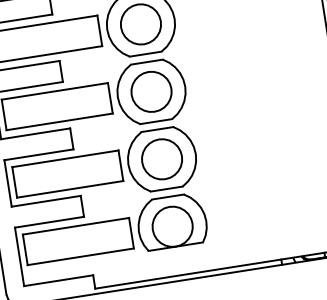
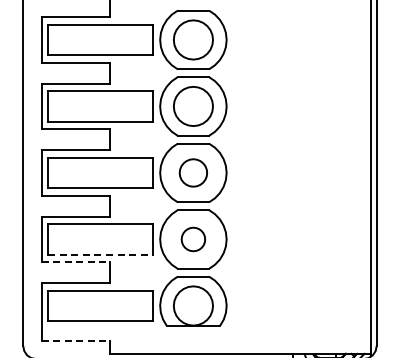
part: (151, 91) -> (193, 172), size x0.7
part: (162, 159) -> (193, 239), size x0.6
line: (70, 189) -> (100, 254), solid -> dashed
line: (47, 201) -> (76, 262), solid -> dashed
line: (59, 280) -> (76, 340), solid -> dashed

